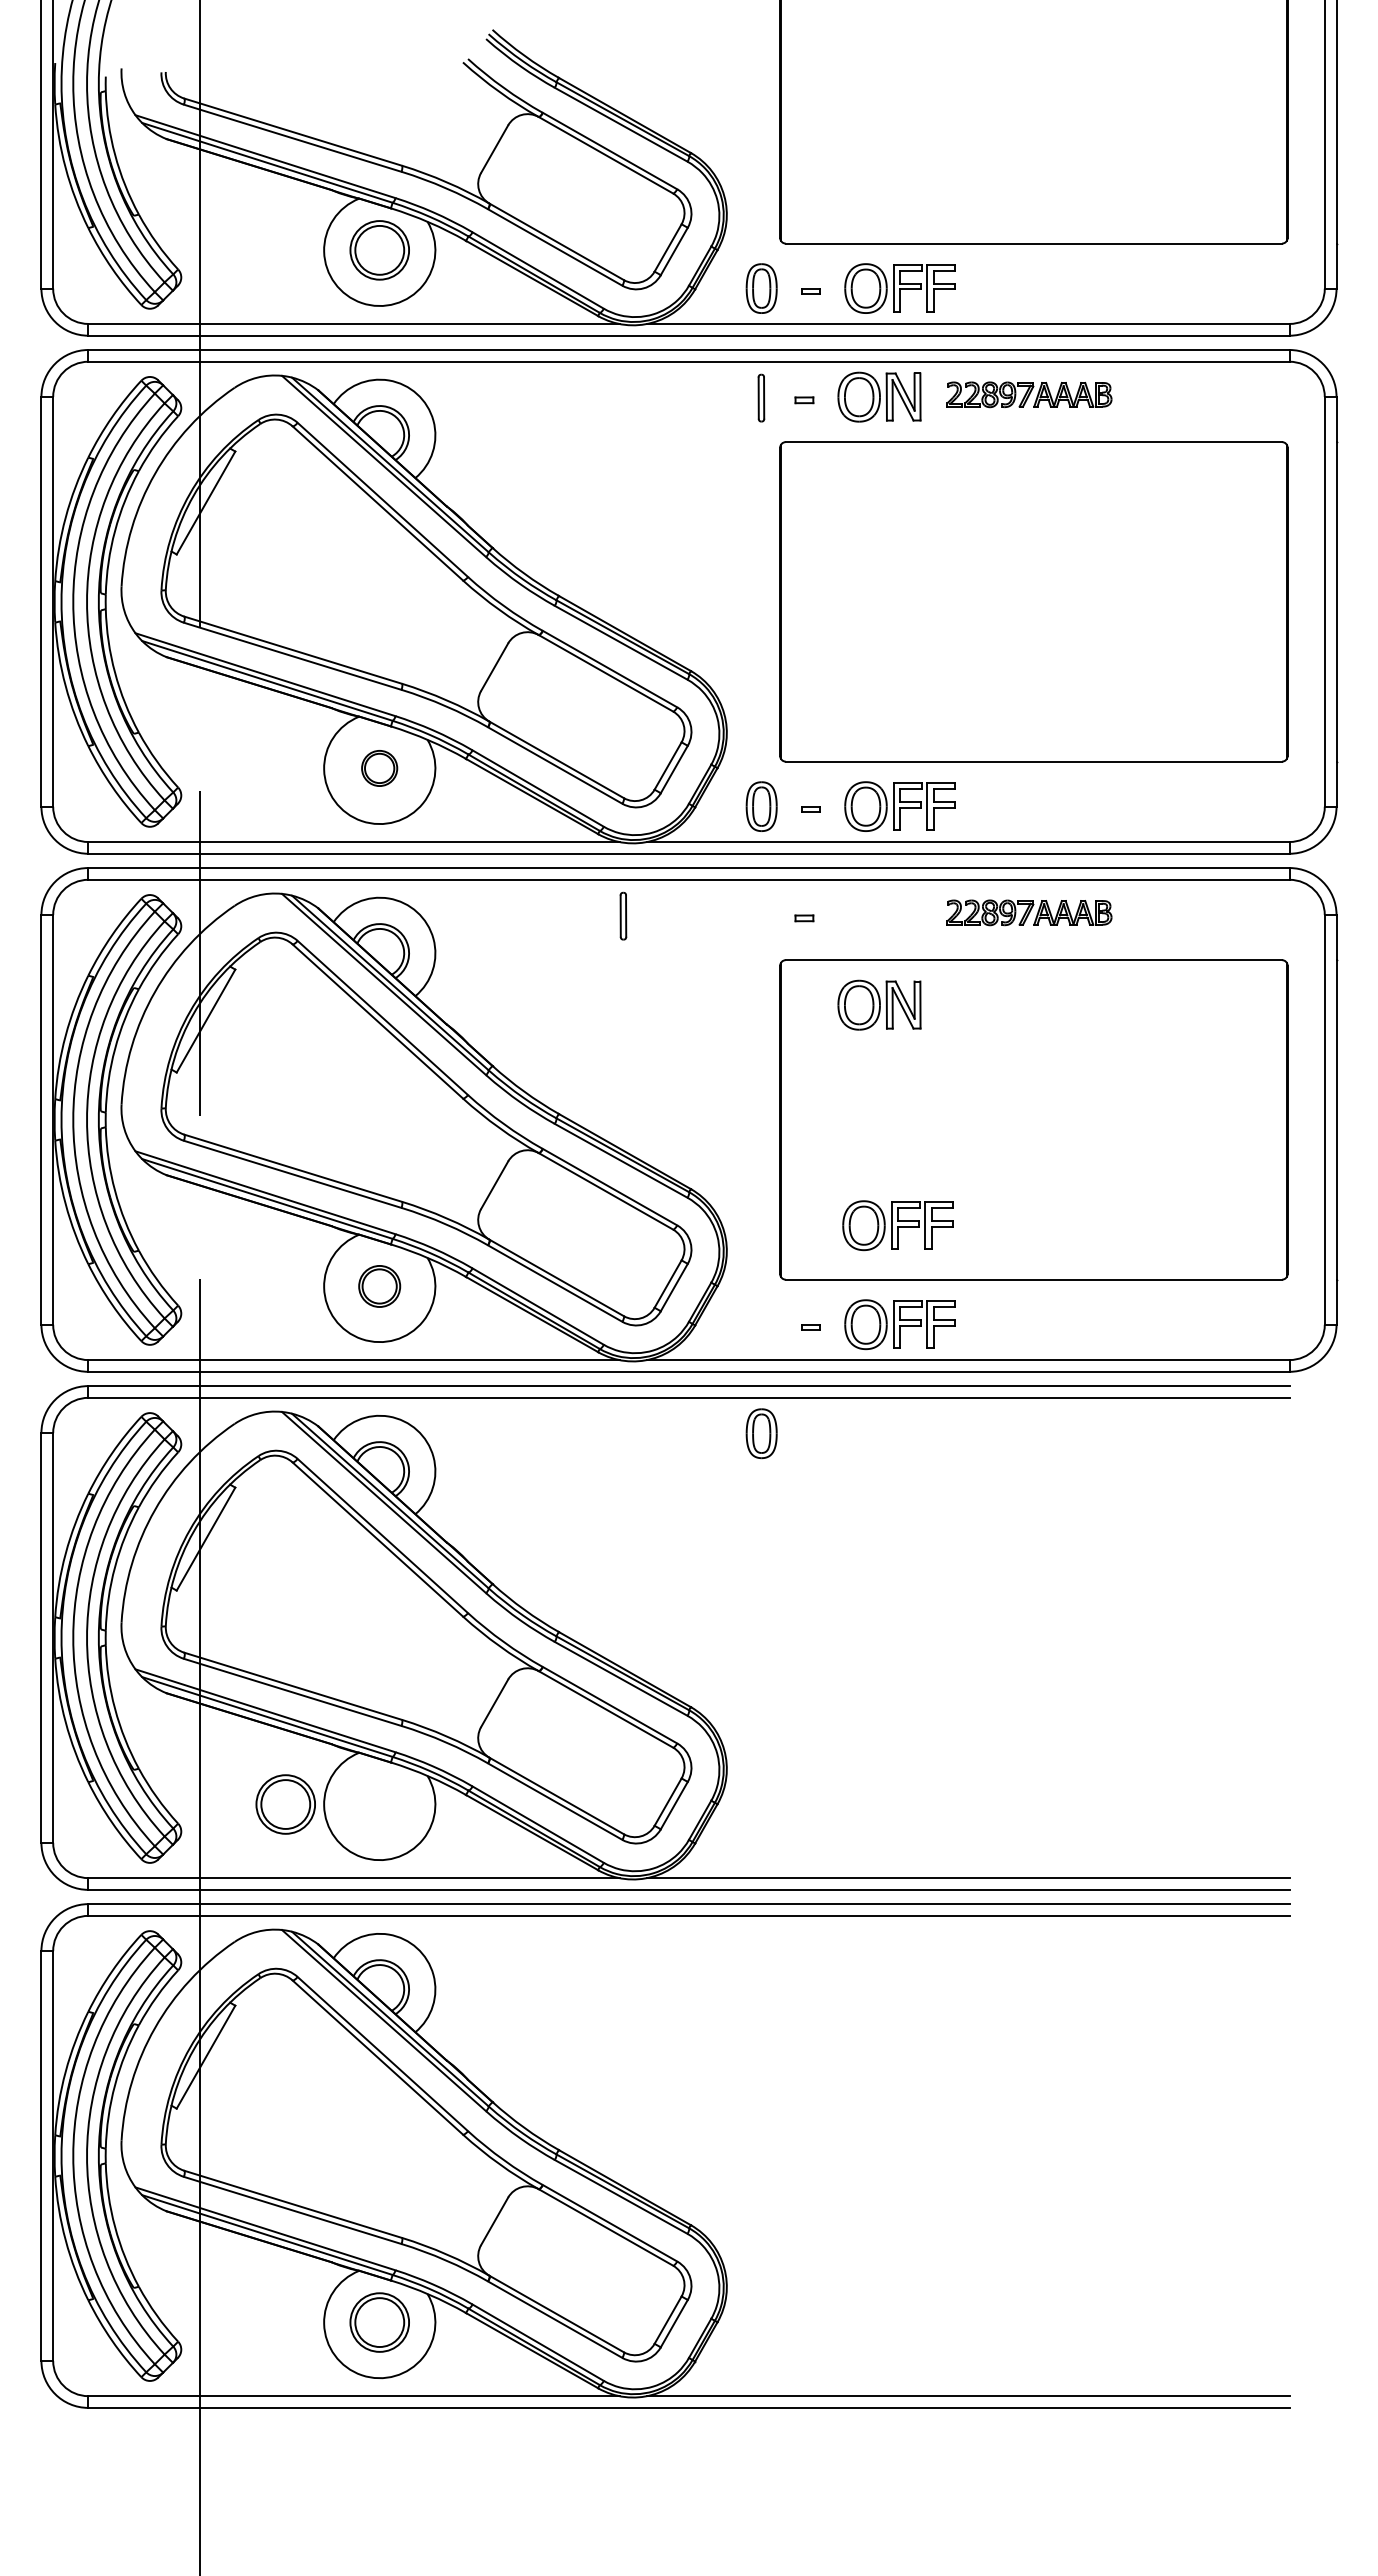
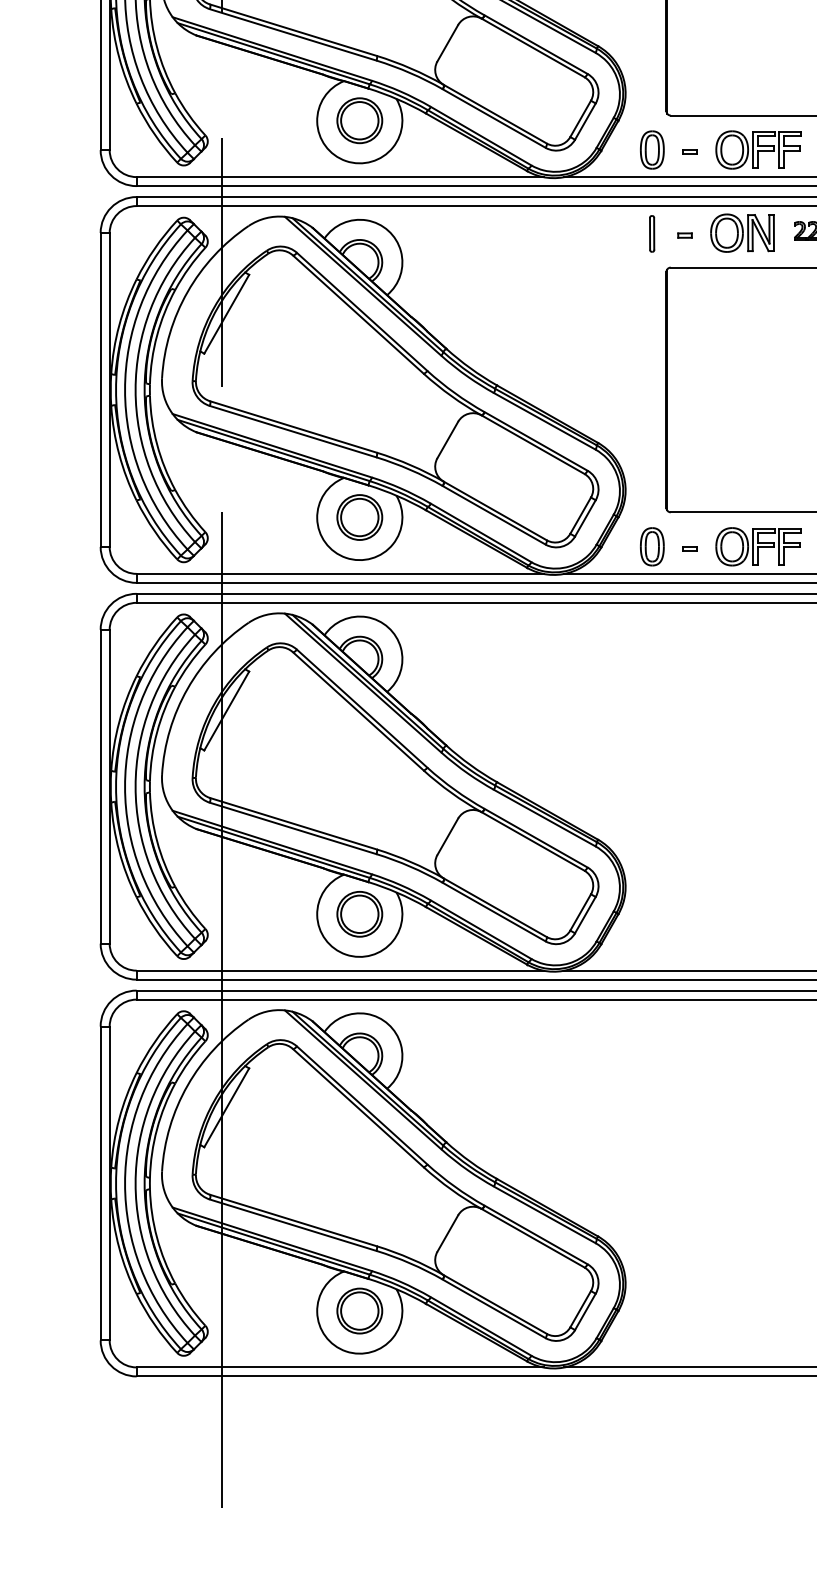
part: (379, 768) -> (359, 120), size x1.67
part: (623, 915) -> (652, 233), moved
part: (879, 1004) -> (742, 232), moved
part: (897, 1225) -> (756, 470), removed
part: (379, 1286) -> (359, 517), size x1.43
part: (761, 1433) -> (652, 546), moved
part: (285, 1804) -> (359, 914), moved

